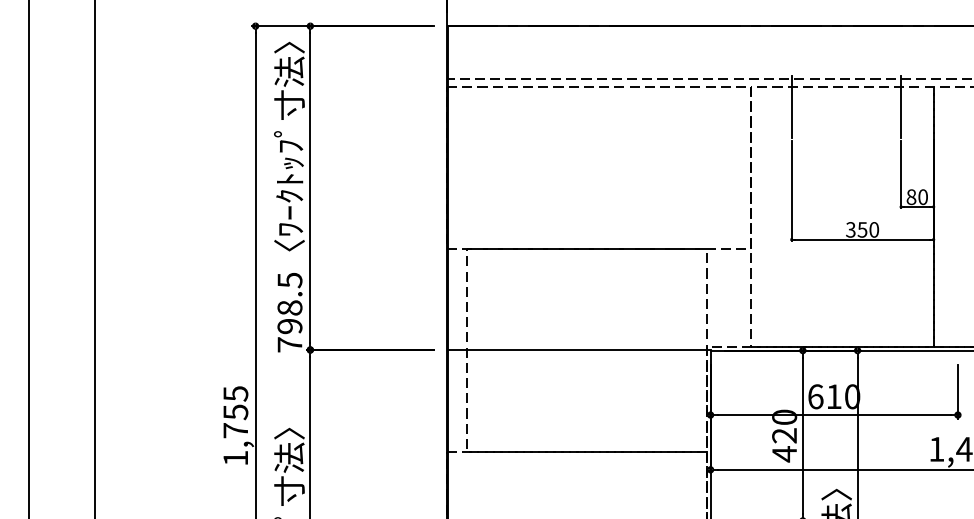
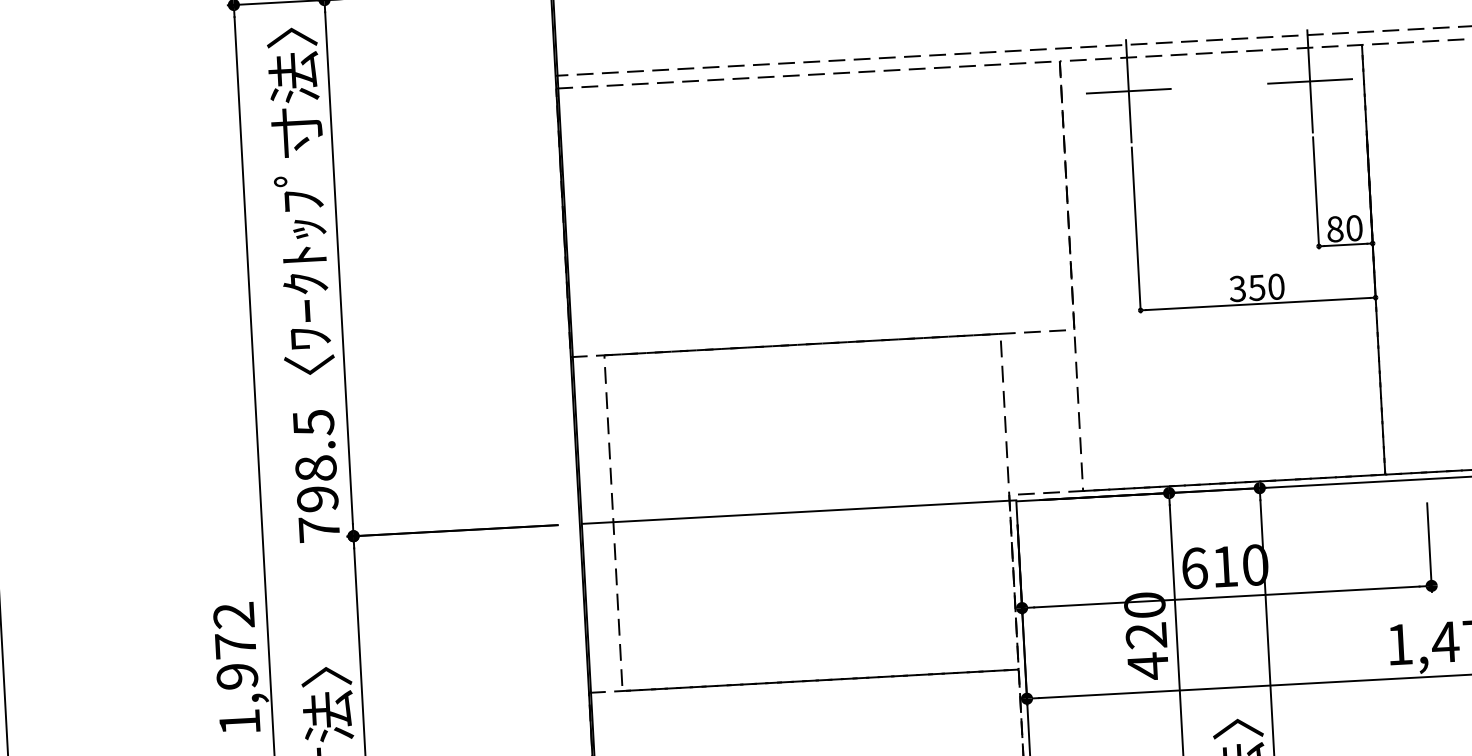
line: (791, 107) -> (1128, 91), added
line: (900, 107) -> (1308, 81), added
text: (235, 412) -> (235, 646), 1,755 -> 1,972

